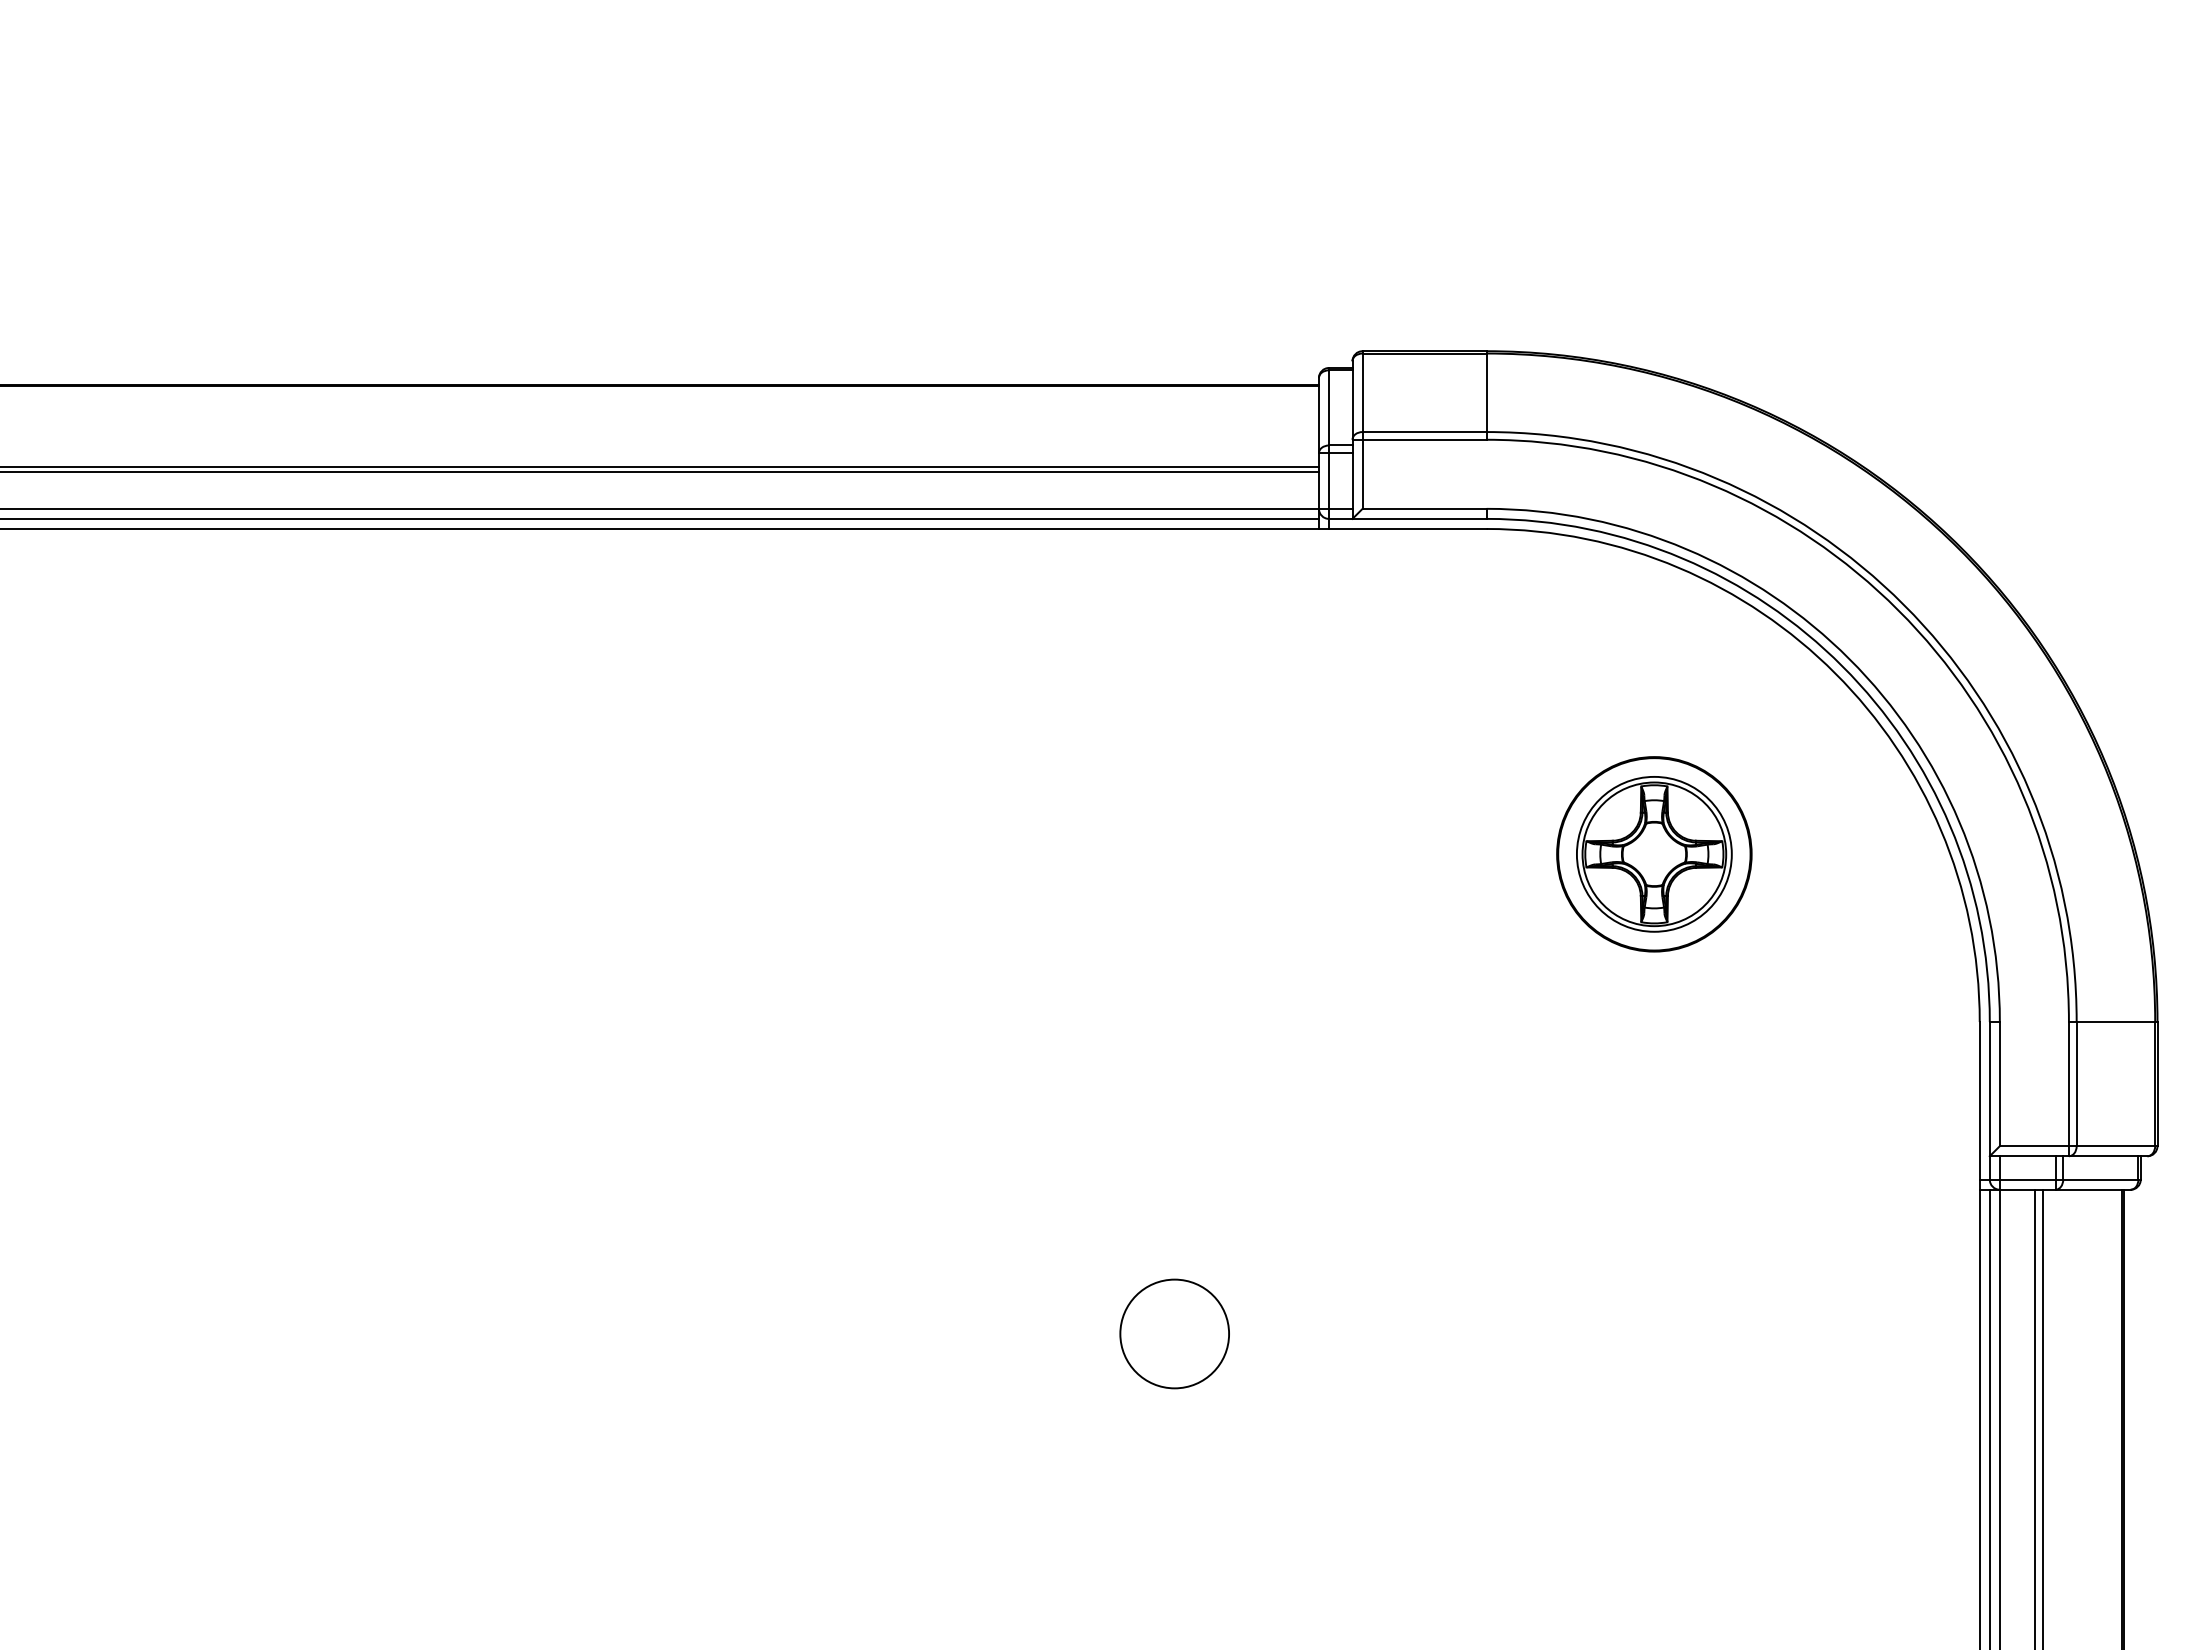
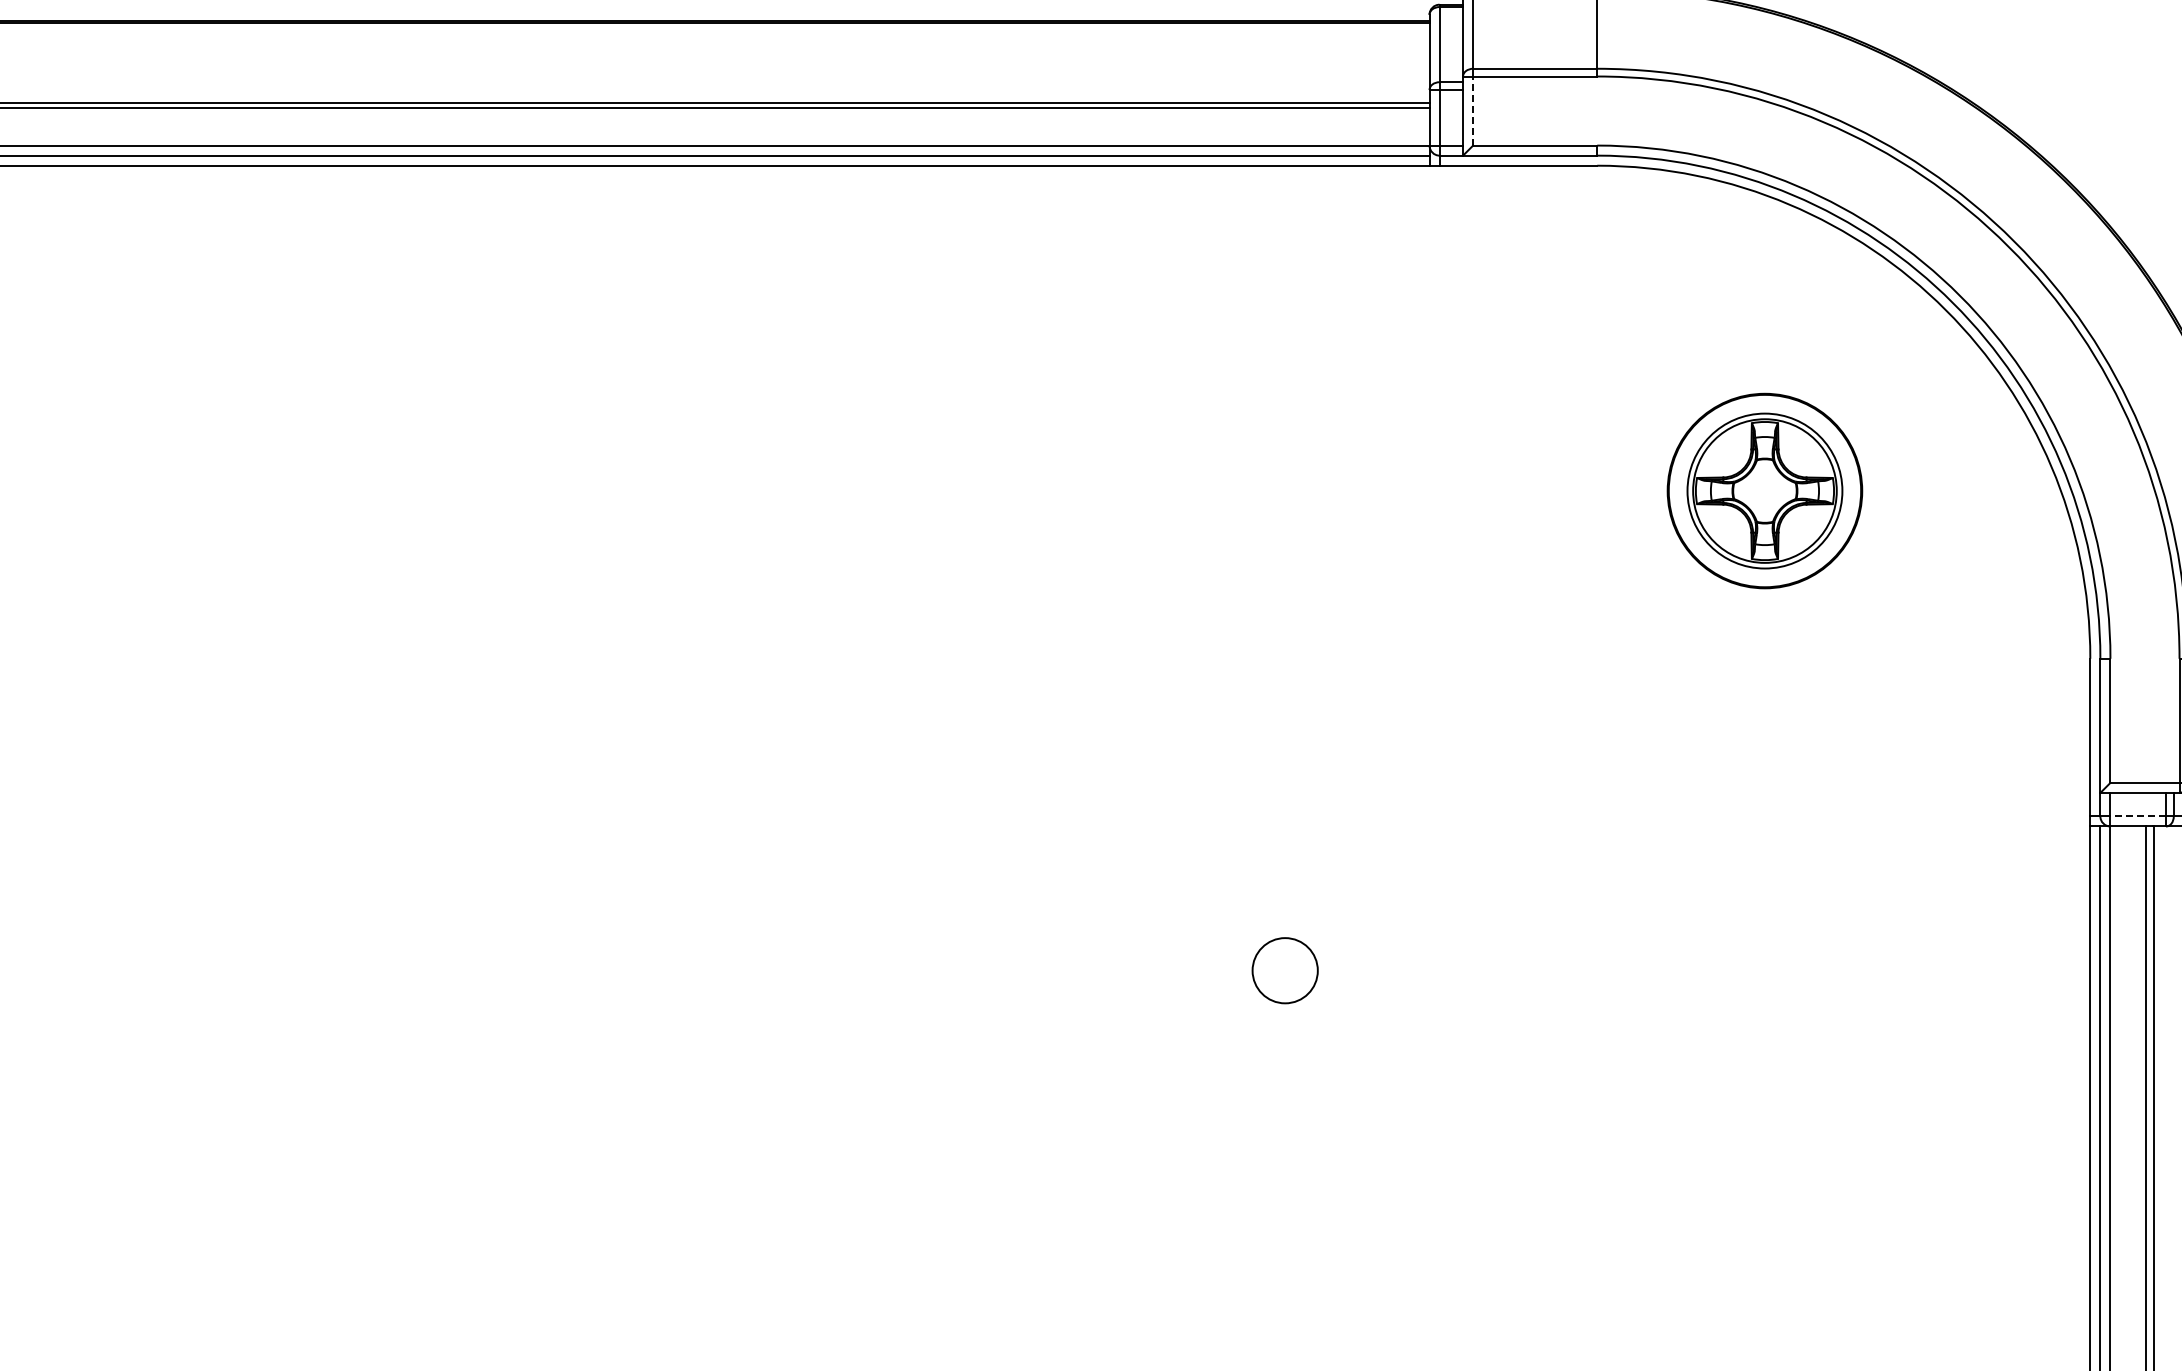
line: (1362, 474) -> (1473, 111), solid -> dashed
line: (2027, 1179) -> (2138, 816), solid -> dashed
circle: (1174, 1333) -> (1285, 970), size x0.6

